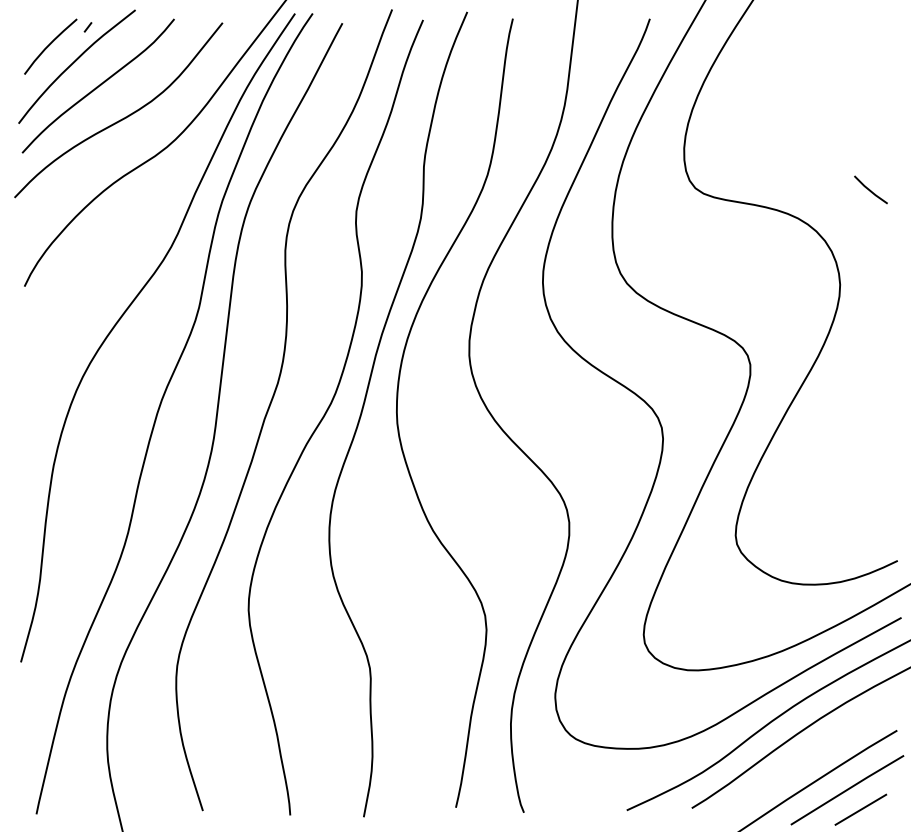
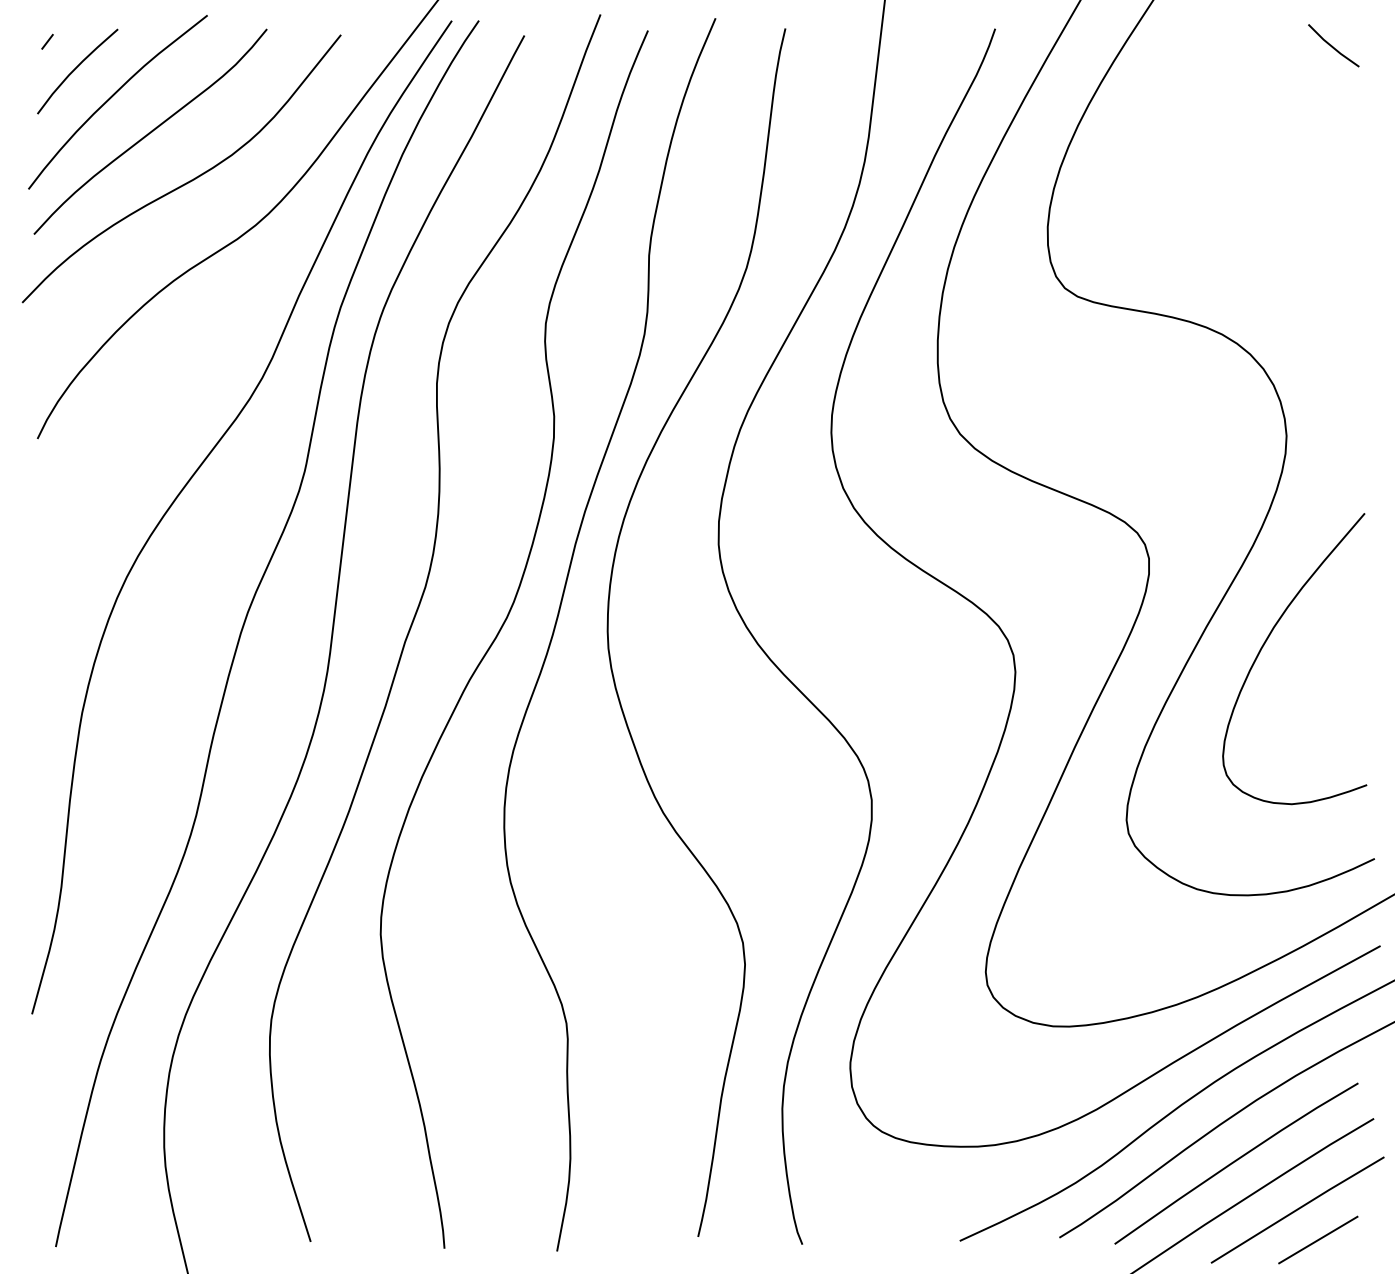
line: (87, 27) -> (46, 42), moved
line: (870, 189) -> (1333, 45), moved
curve: (827, 419) -> (1267, 642), added
curve: (807, 758) -> (1236, 1161), added

